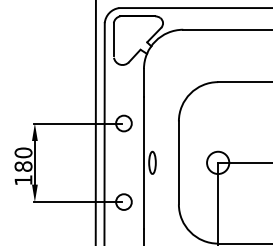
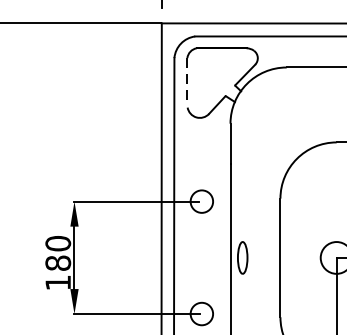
line: (113, 40) -> (186, 82), solid -> dashed

